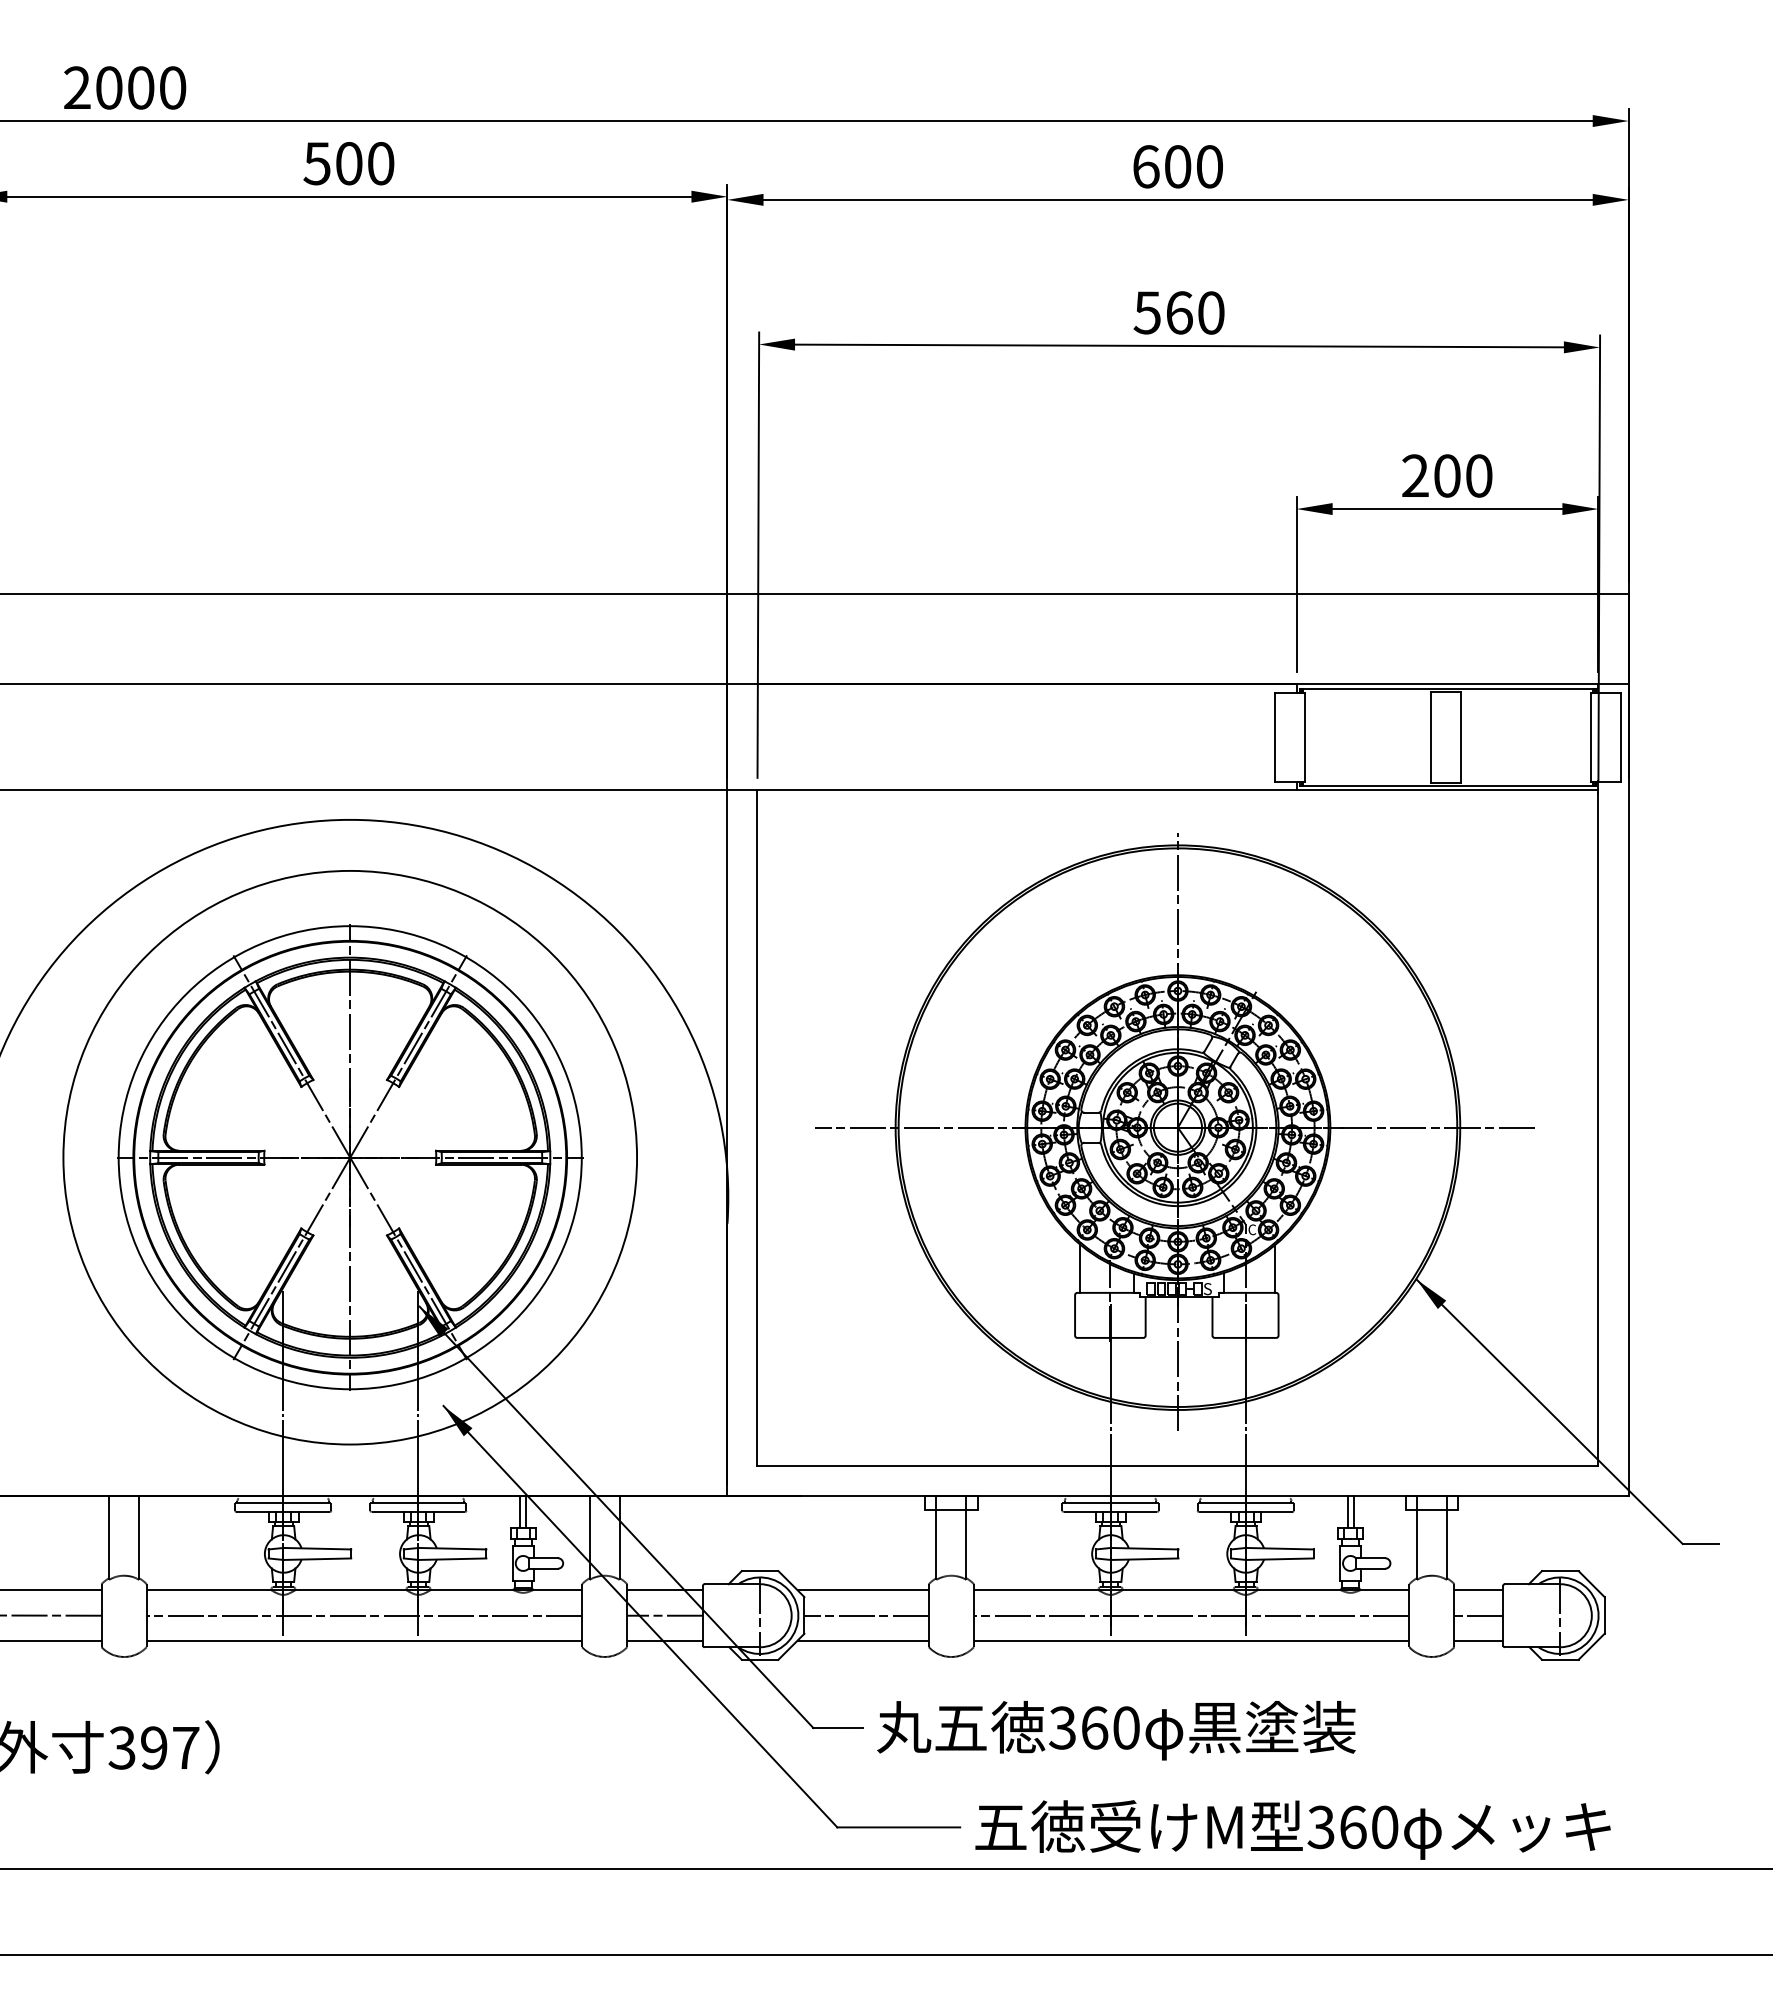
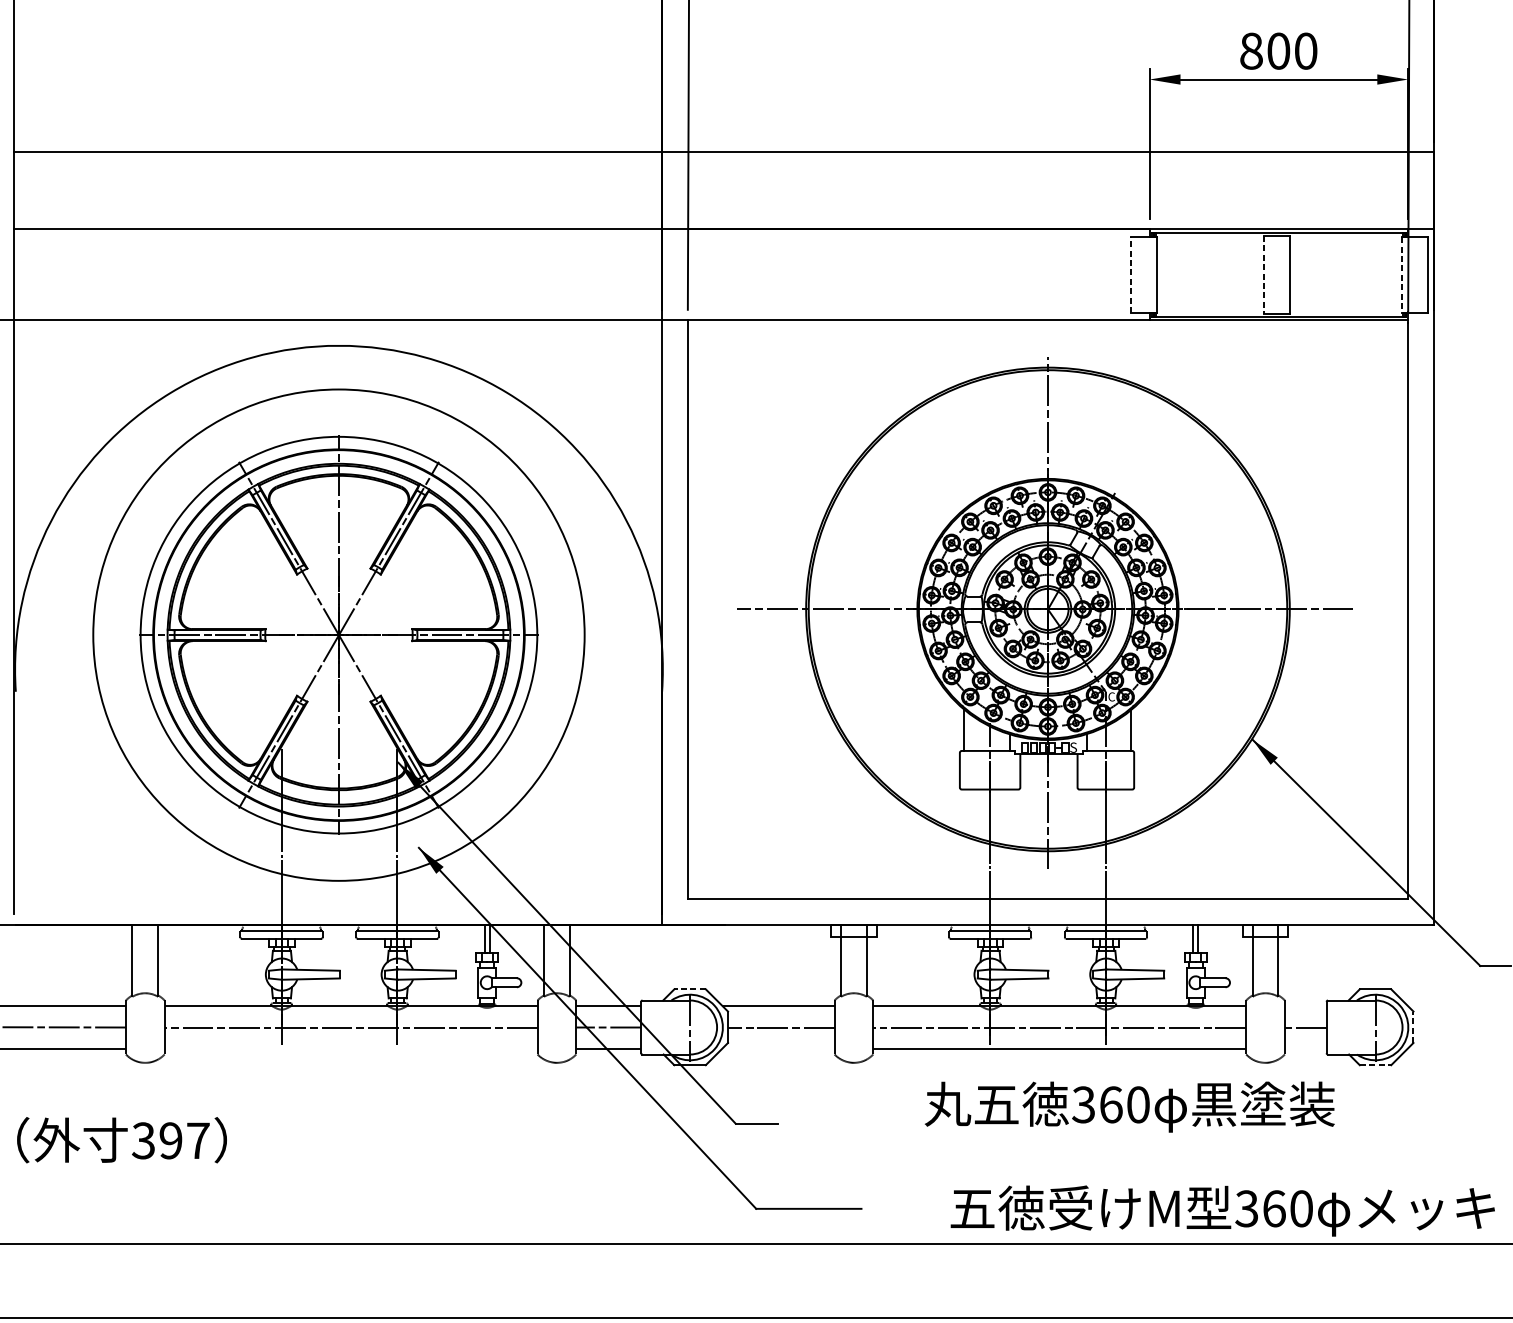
text: (1415, 475) -> (1251, 50), 200 -> 800
line: (1275, 736) -> (1131, 274), solid -> dashed
line: (1430, 737) -> (1264, 275), solid -> dashed
line: (1591, 737) -> (1402, 275), solid -> dashed
line: (759, 1571) -> (689, 989), solid -> dashed
line: (1478, 1590) -> (1305, 1005), removed
line: (1604, 1614) -> (1413, 1026), solid -> dashed
line: (364, 1641) -> (351, 1049), removed
line: (862, 1641) -> (777, 1049), removed
line: (1478, 1641) -> (1305, 1049), removed
line: (1560, 1659) -> (1375, 1065), solid -> dashed
text: (1116, 1730) -> (1129, 1106), moved
text: (1292, 1829) -> (1222, 1210), moved

